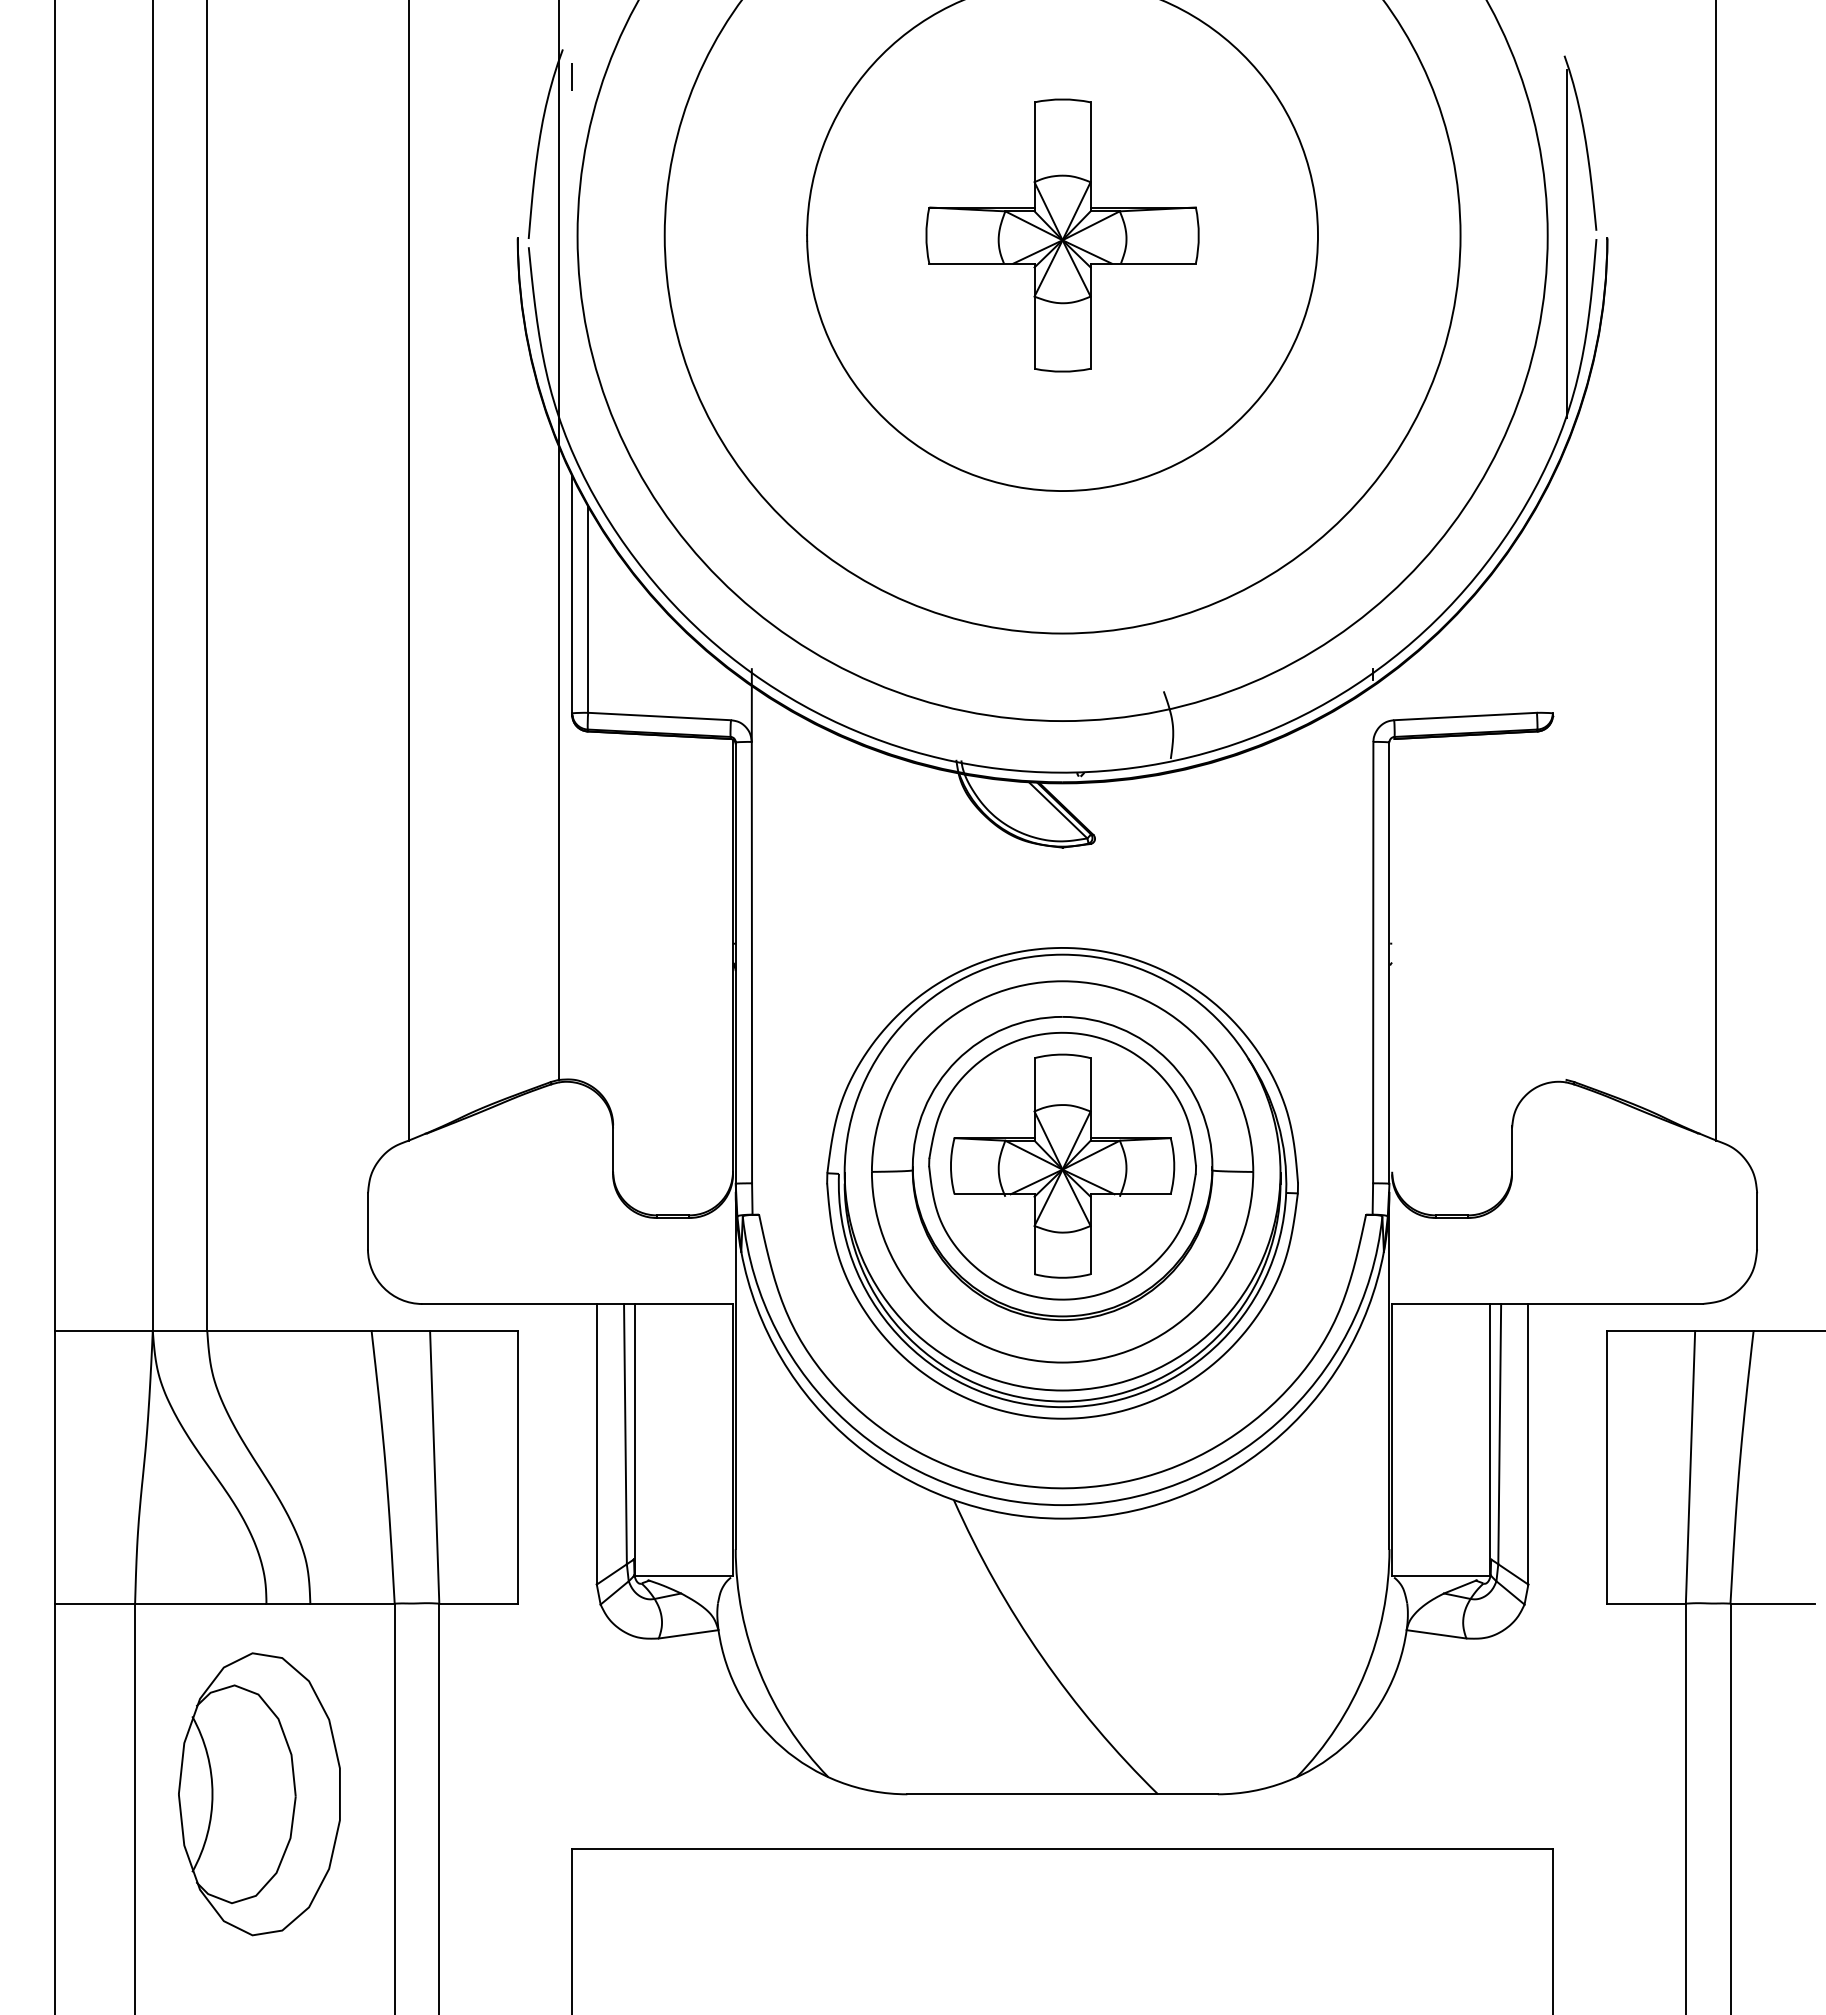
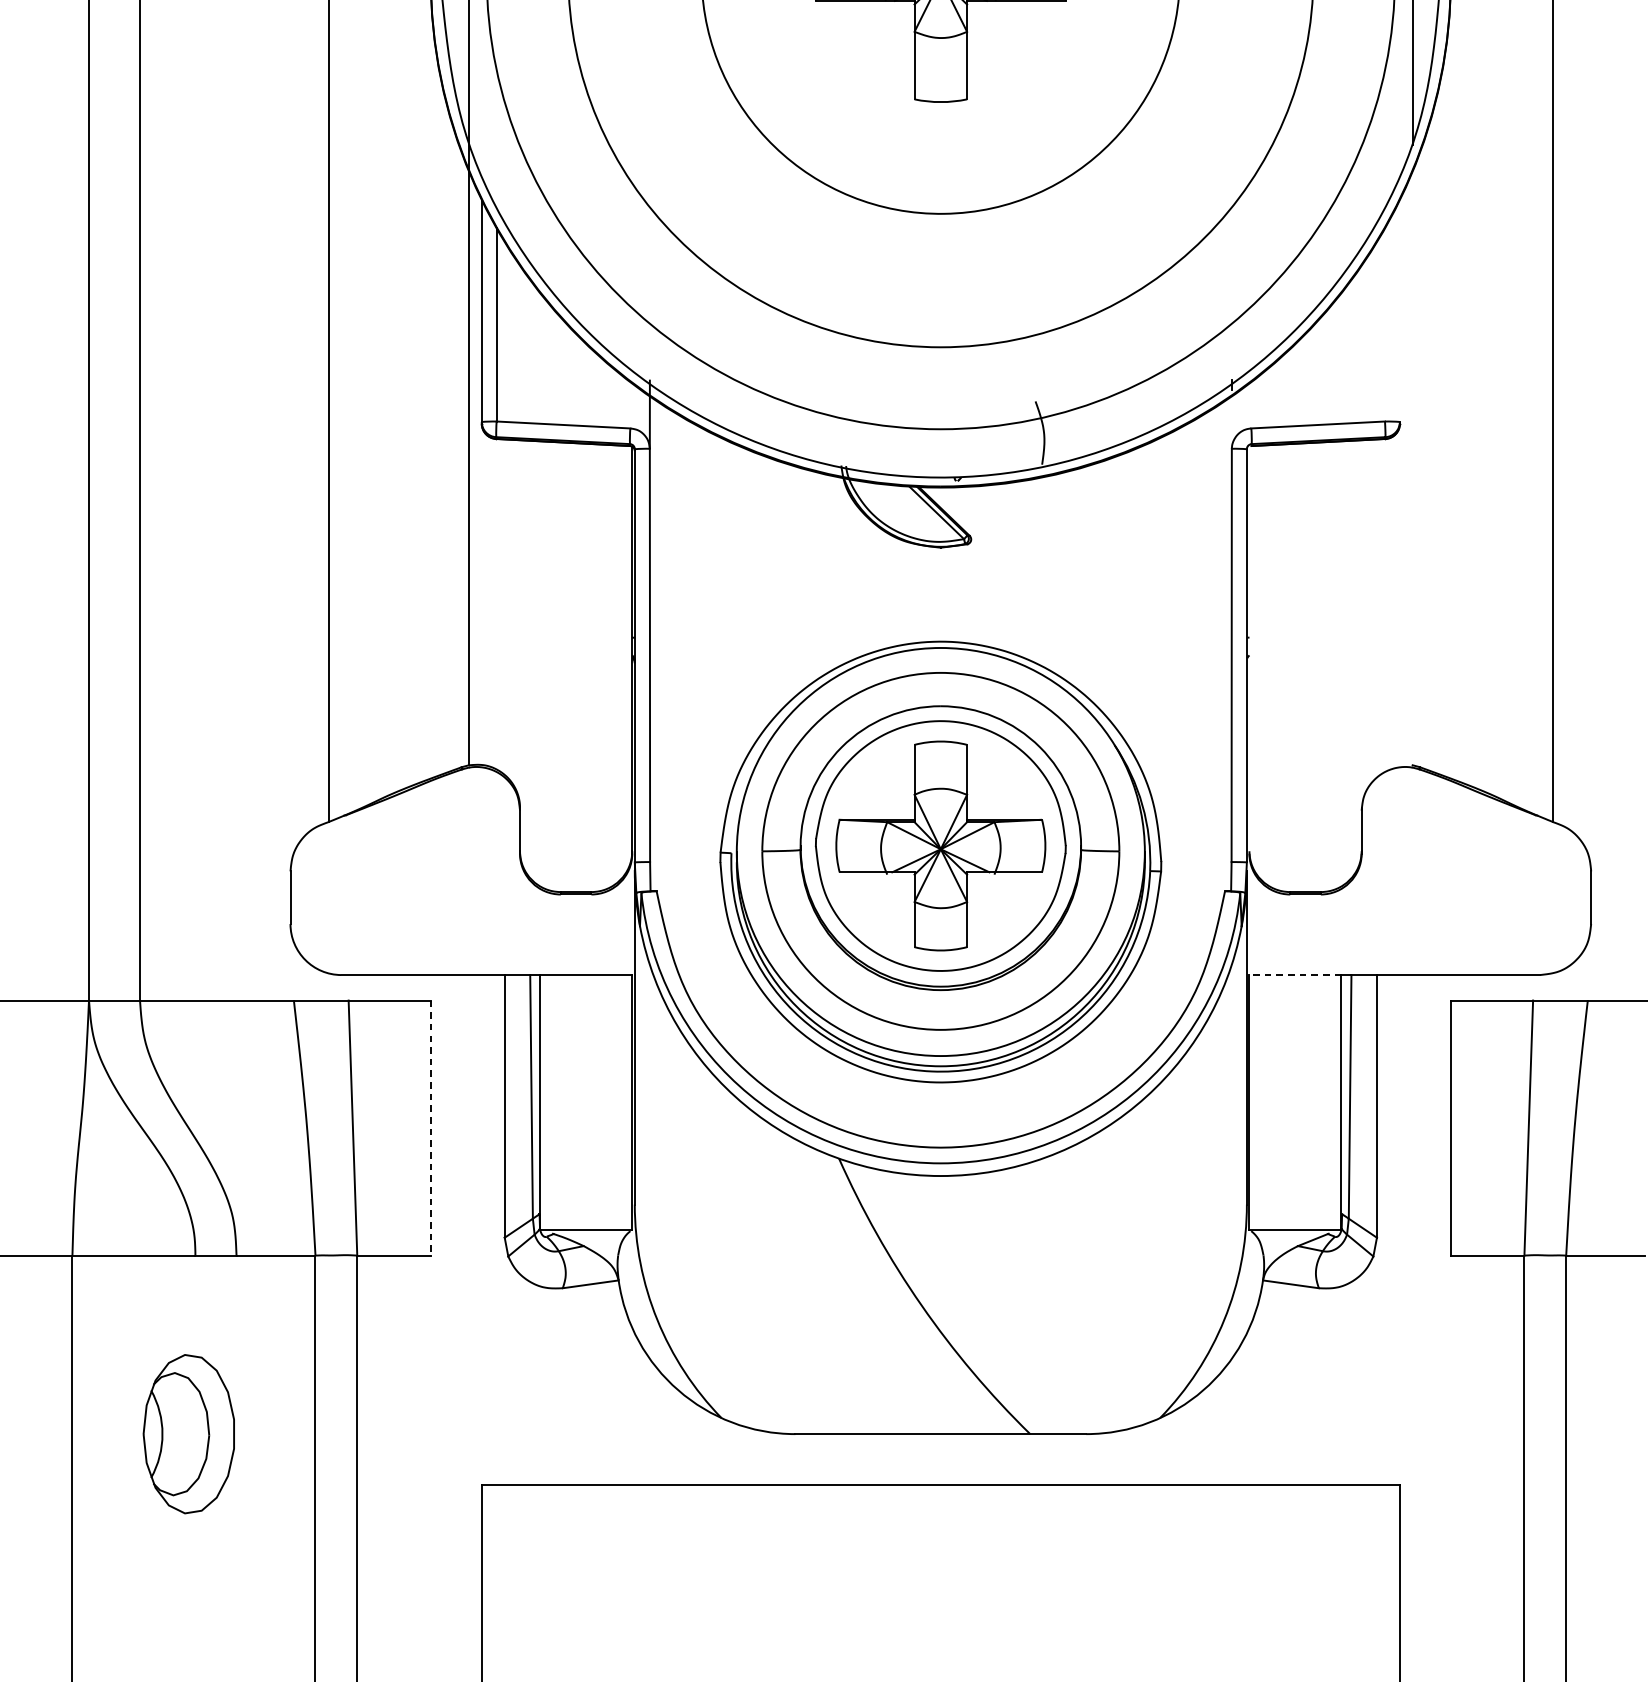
line: (1440, 1304) -> (1294, 975), solid -> dashed
line: (517, 1467) -> (430, 1128), solid -> dashed
part: (259, 1794) -> (188, 1434), size x0.6

